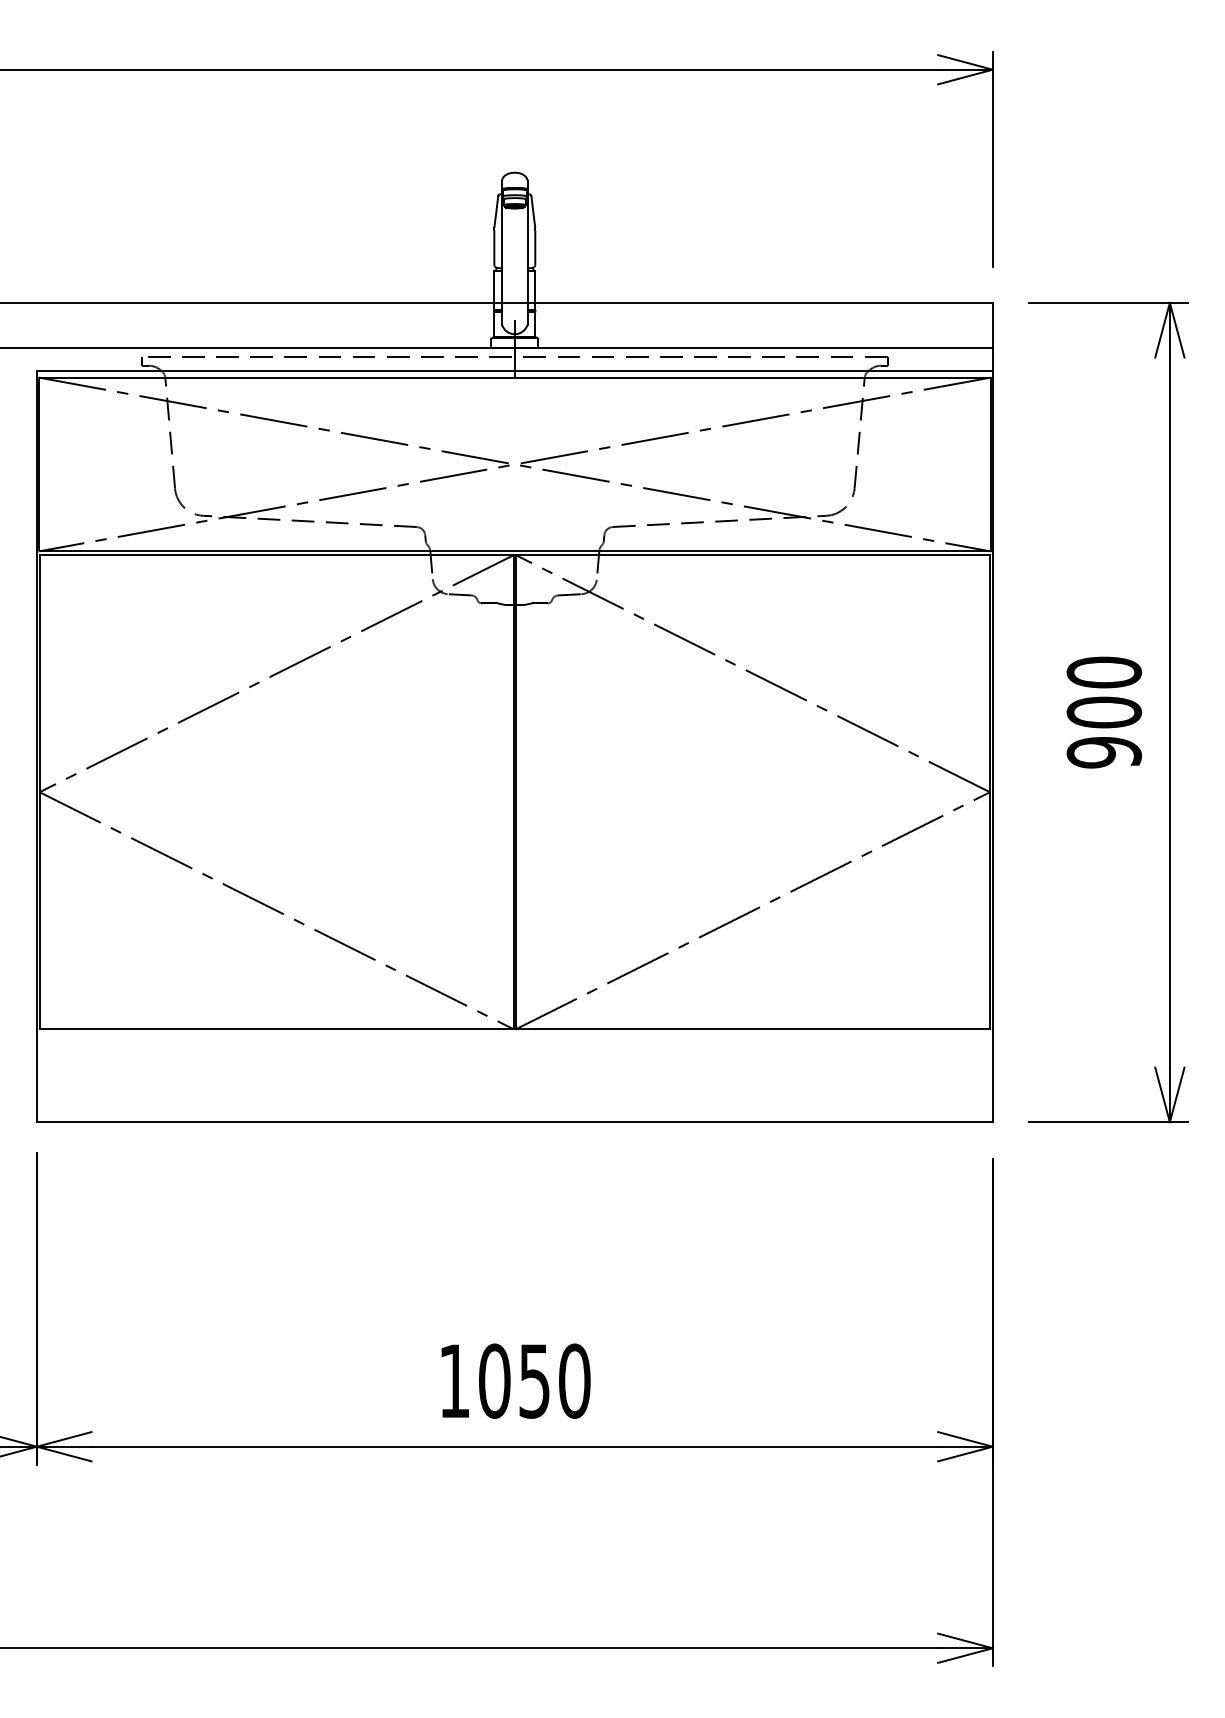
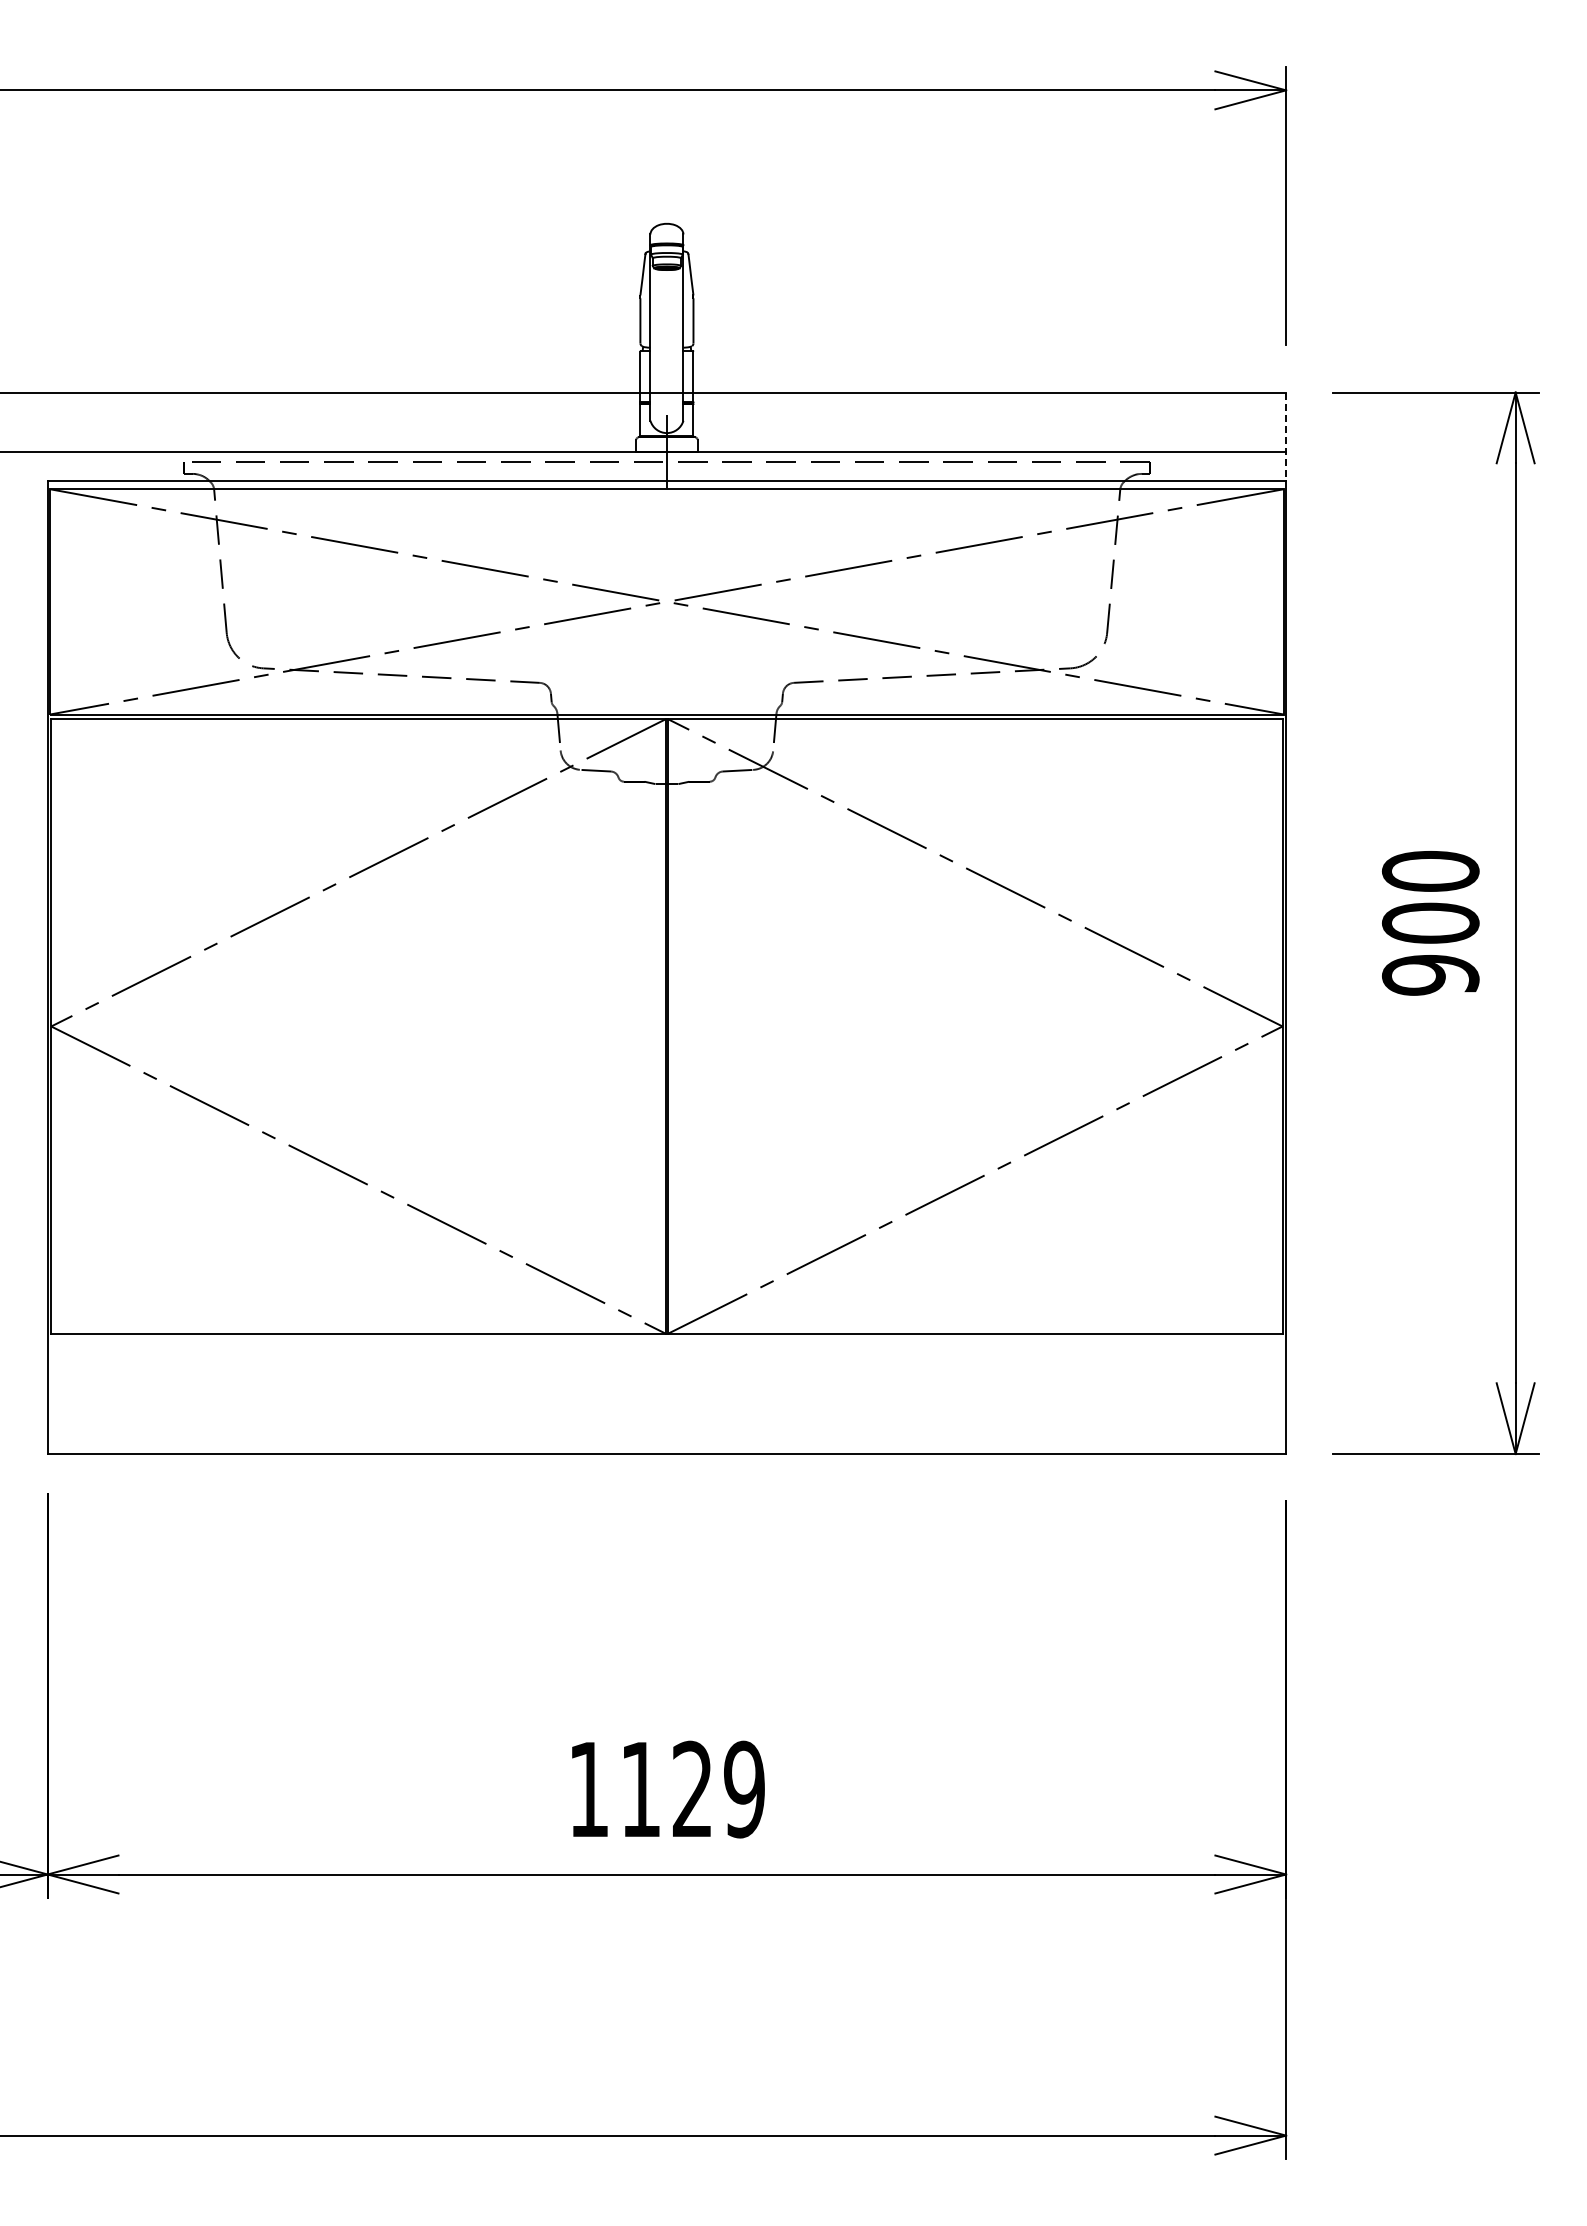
line: (992, 337) -> (1286, 437), solid -> dashed
text: (534, 1381) -> (692, 1789), 1050 -> 1129

